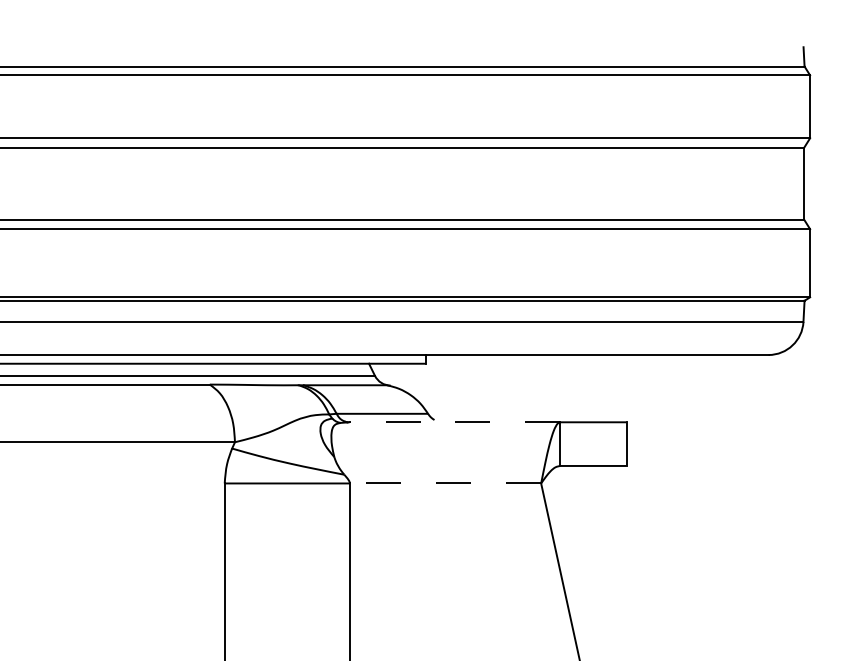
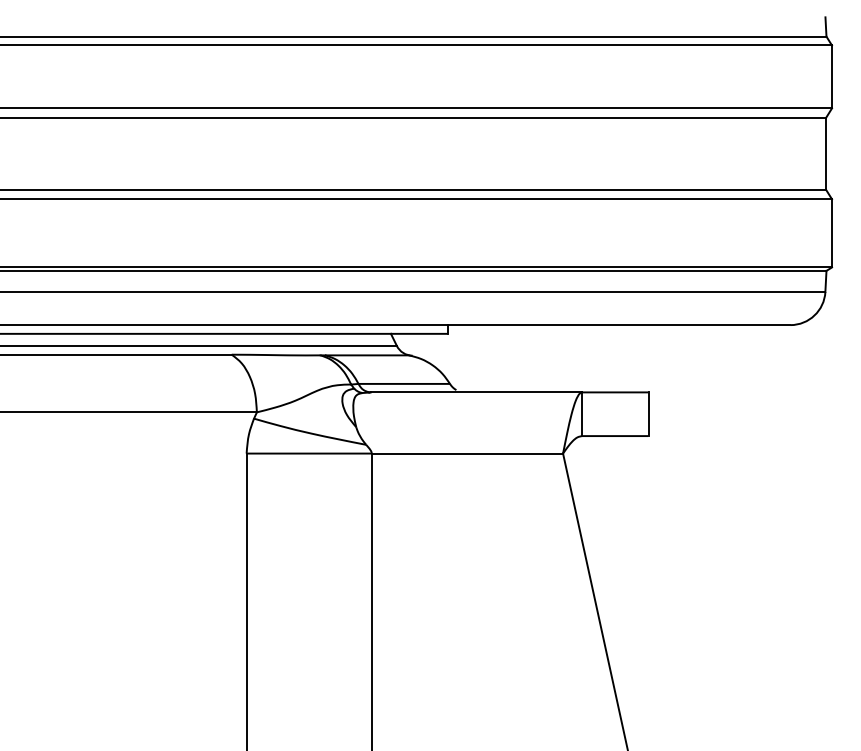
line: (454, 422) -> (476, 392), dashed -> solid
line: (445, 483) -> (467, 453), dashed -> solid

